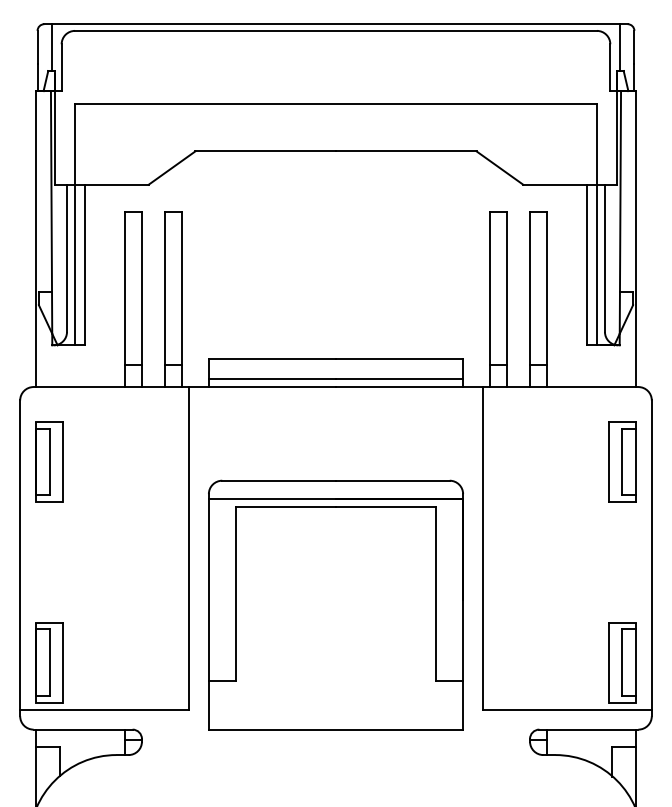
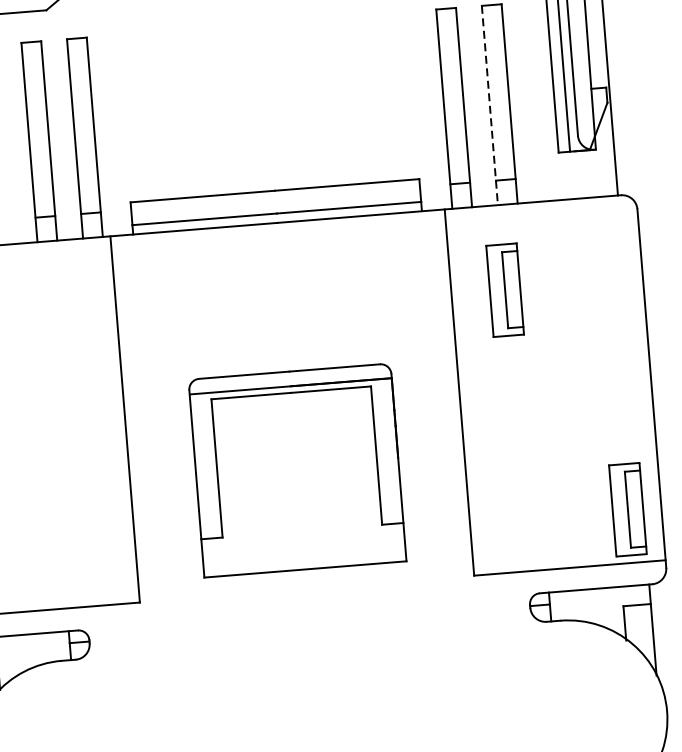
line: (530, 299) -> (490, 105), solid -> dashed
part: (622, 461) -> (505, 289), moved
part: (335, 604) -> (296, 469), size x0.7

